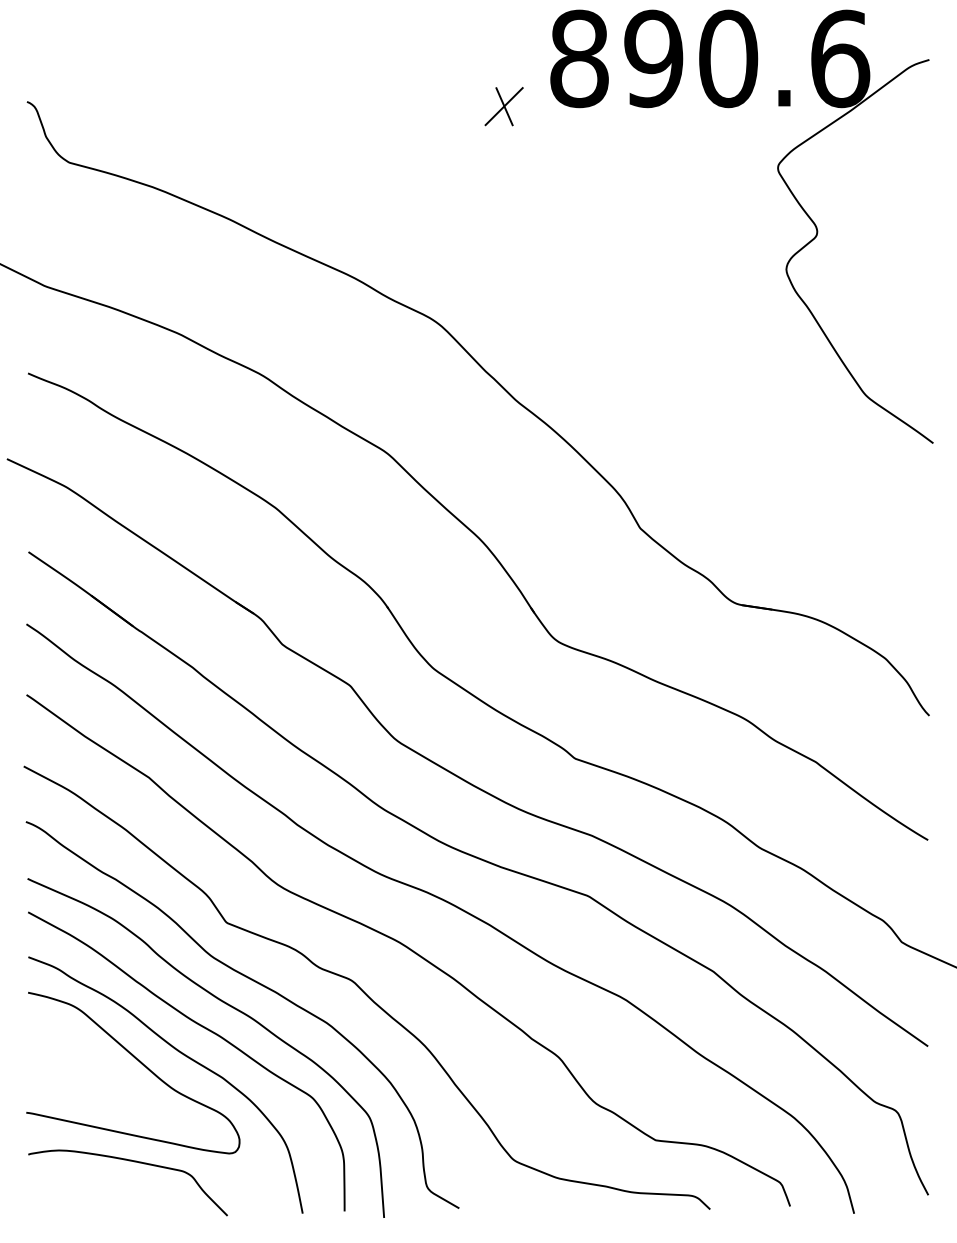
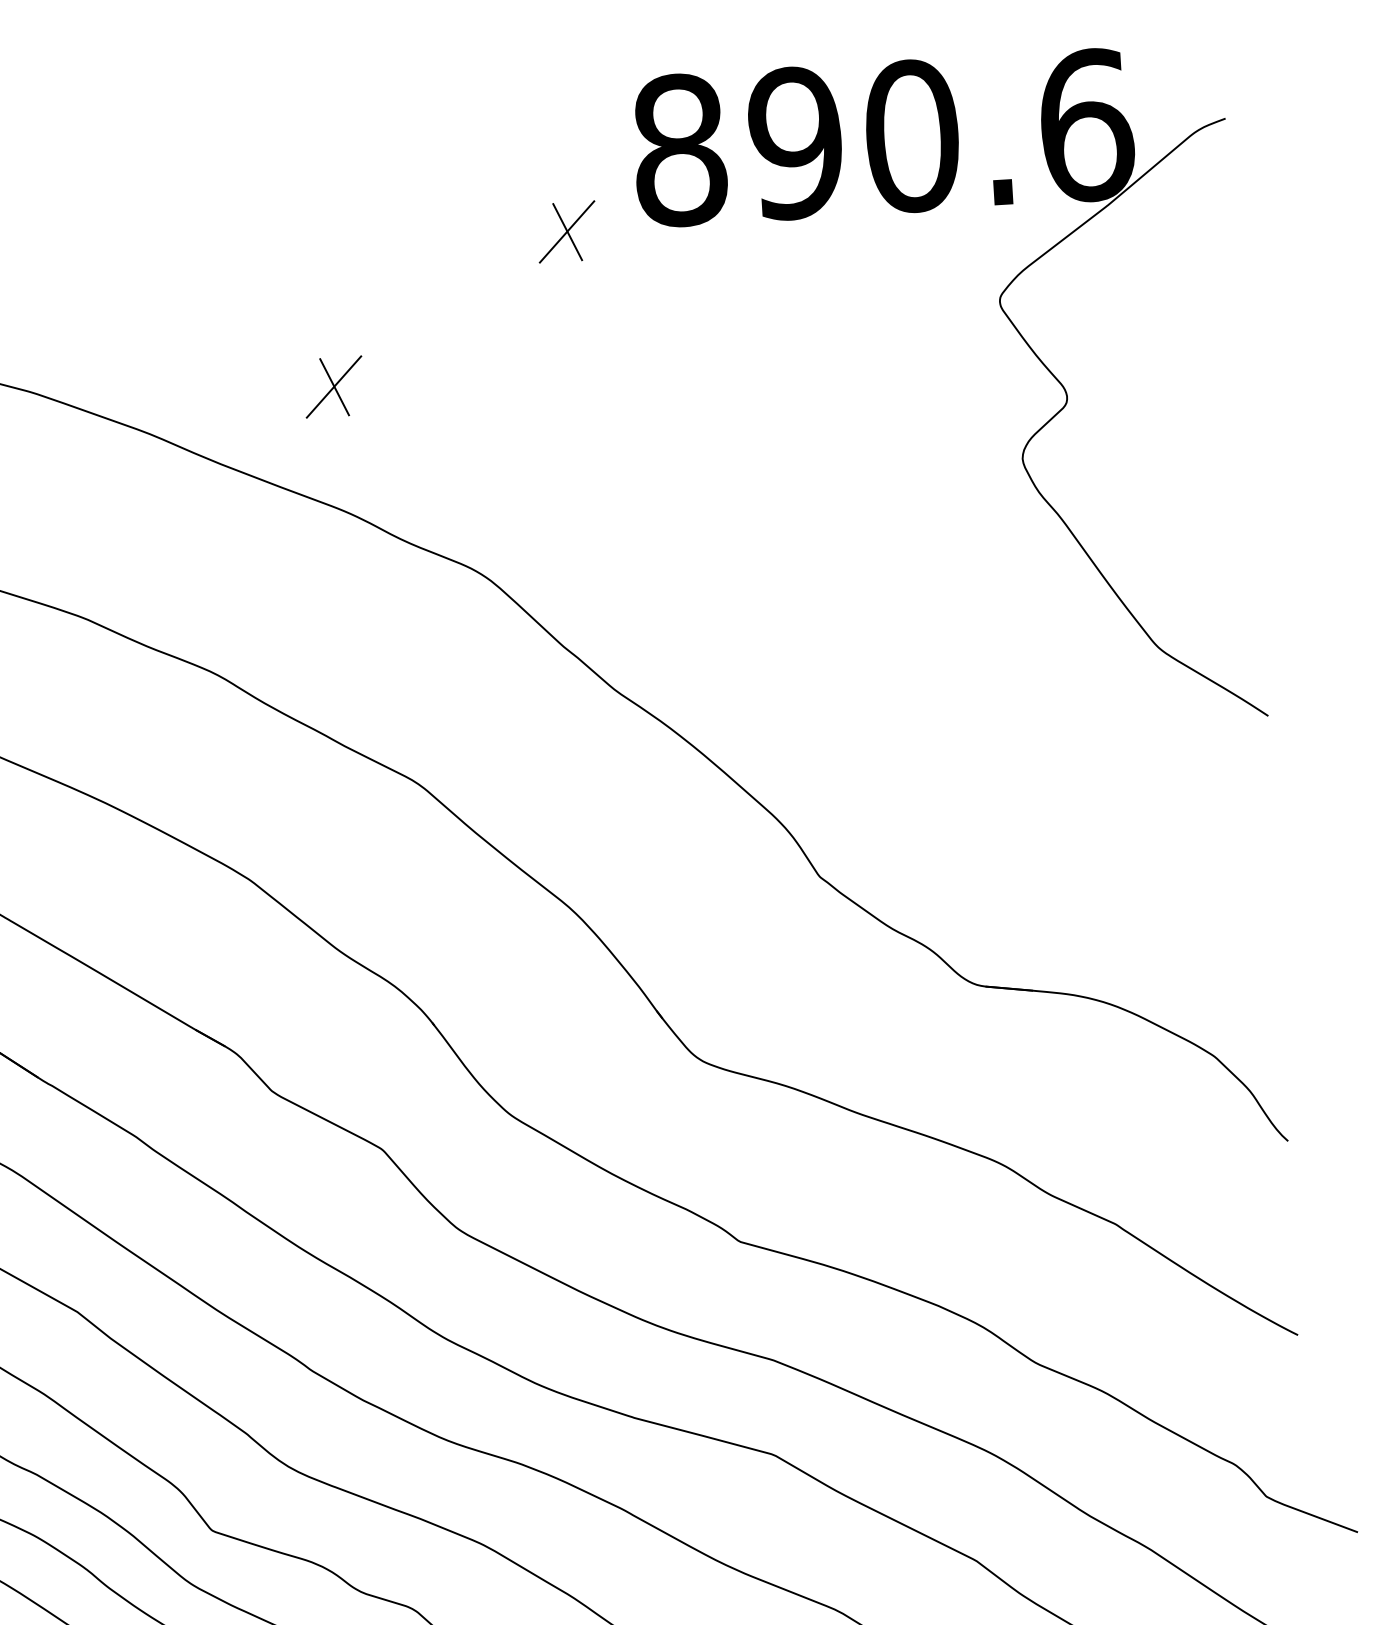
part: (348, 196) -> (332, 386), added

